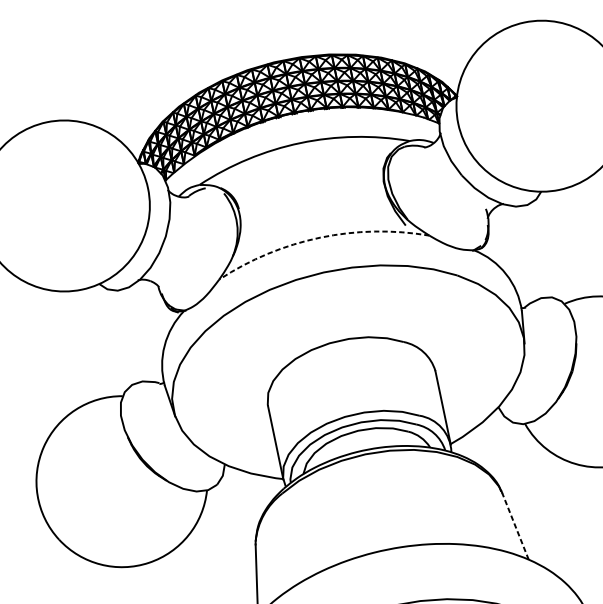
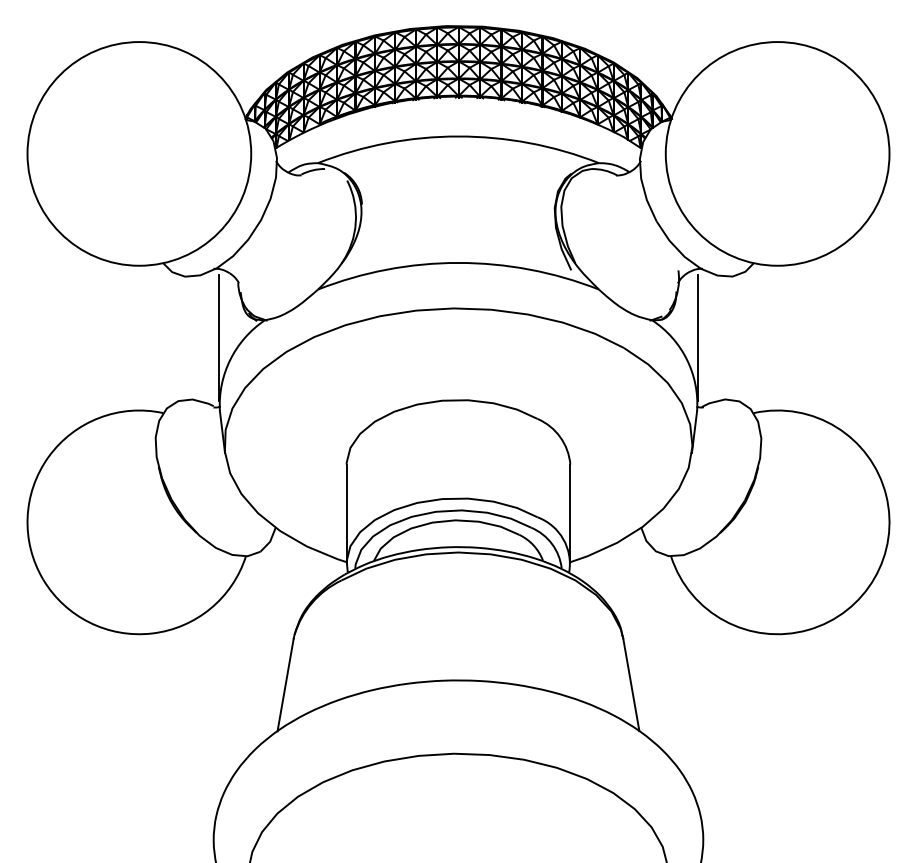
arc: (320, 237) -> (458, 262), dashed -> solid
line: (510, 256) -> (697, 337), added
line: (153, 330) -> (219, 337), added
line: (515, 526) -> (631, 684), dashed -> solid

